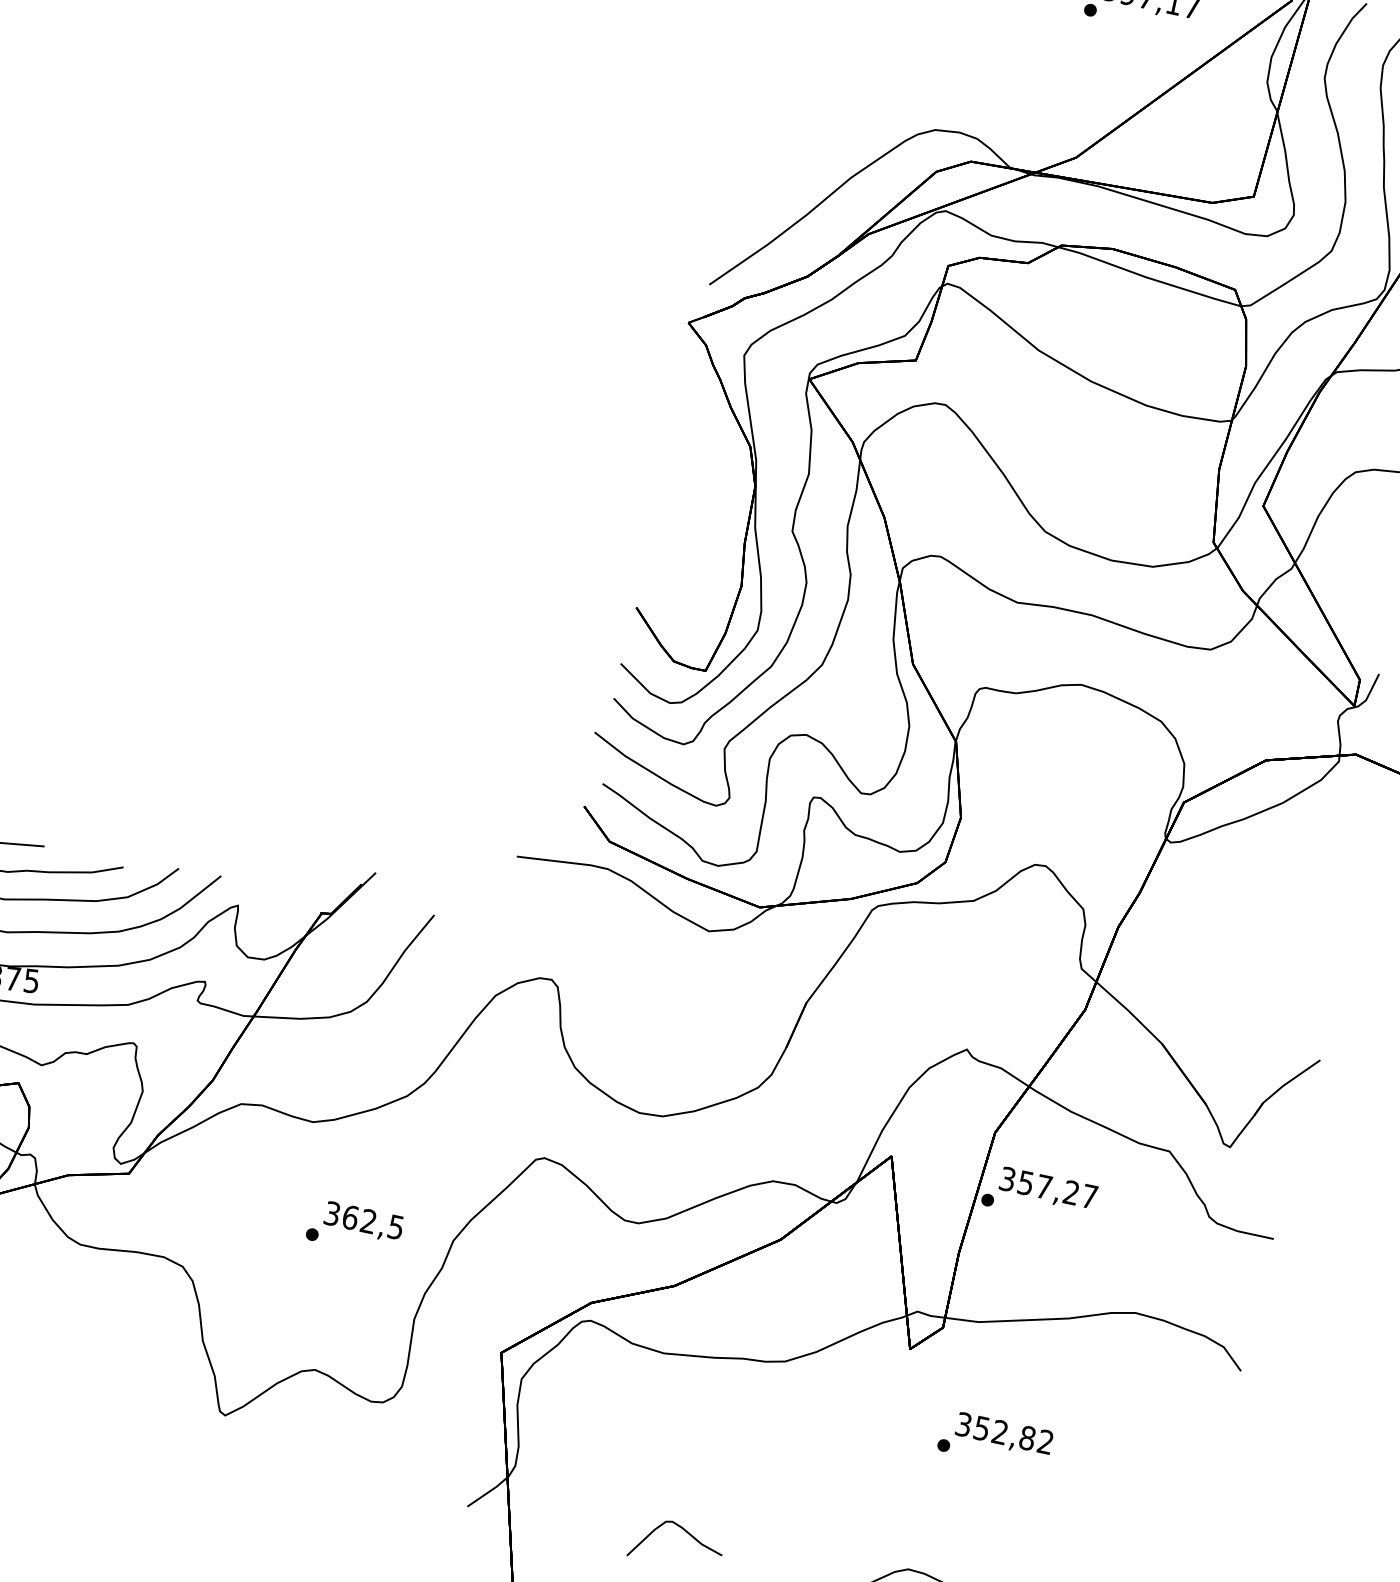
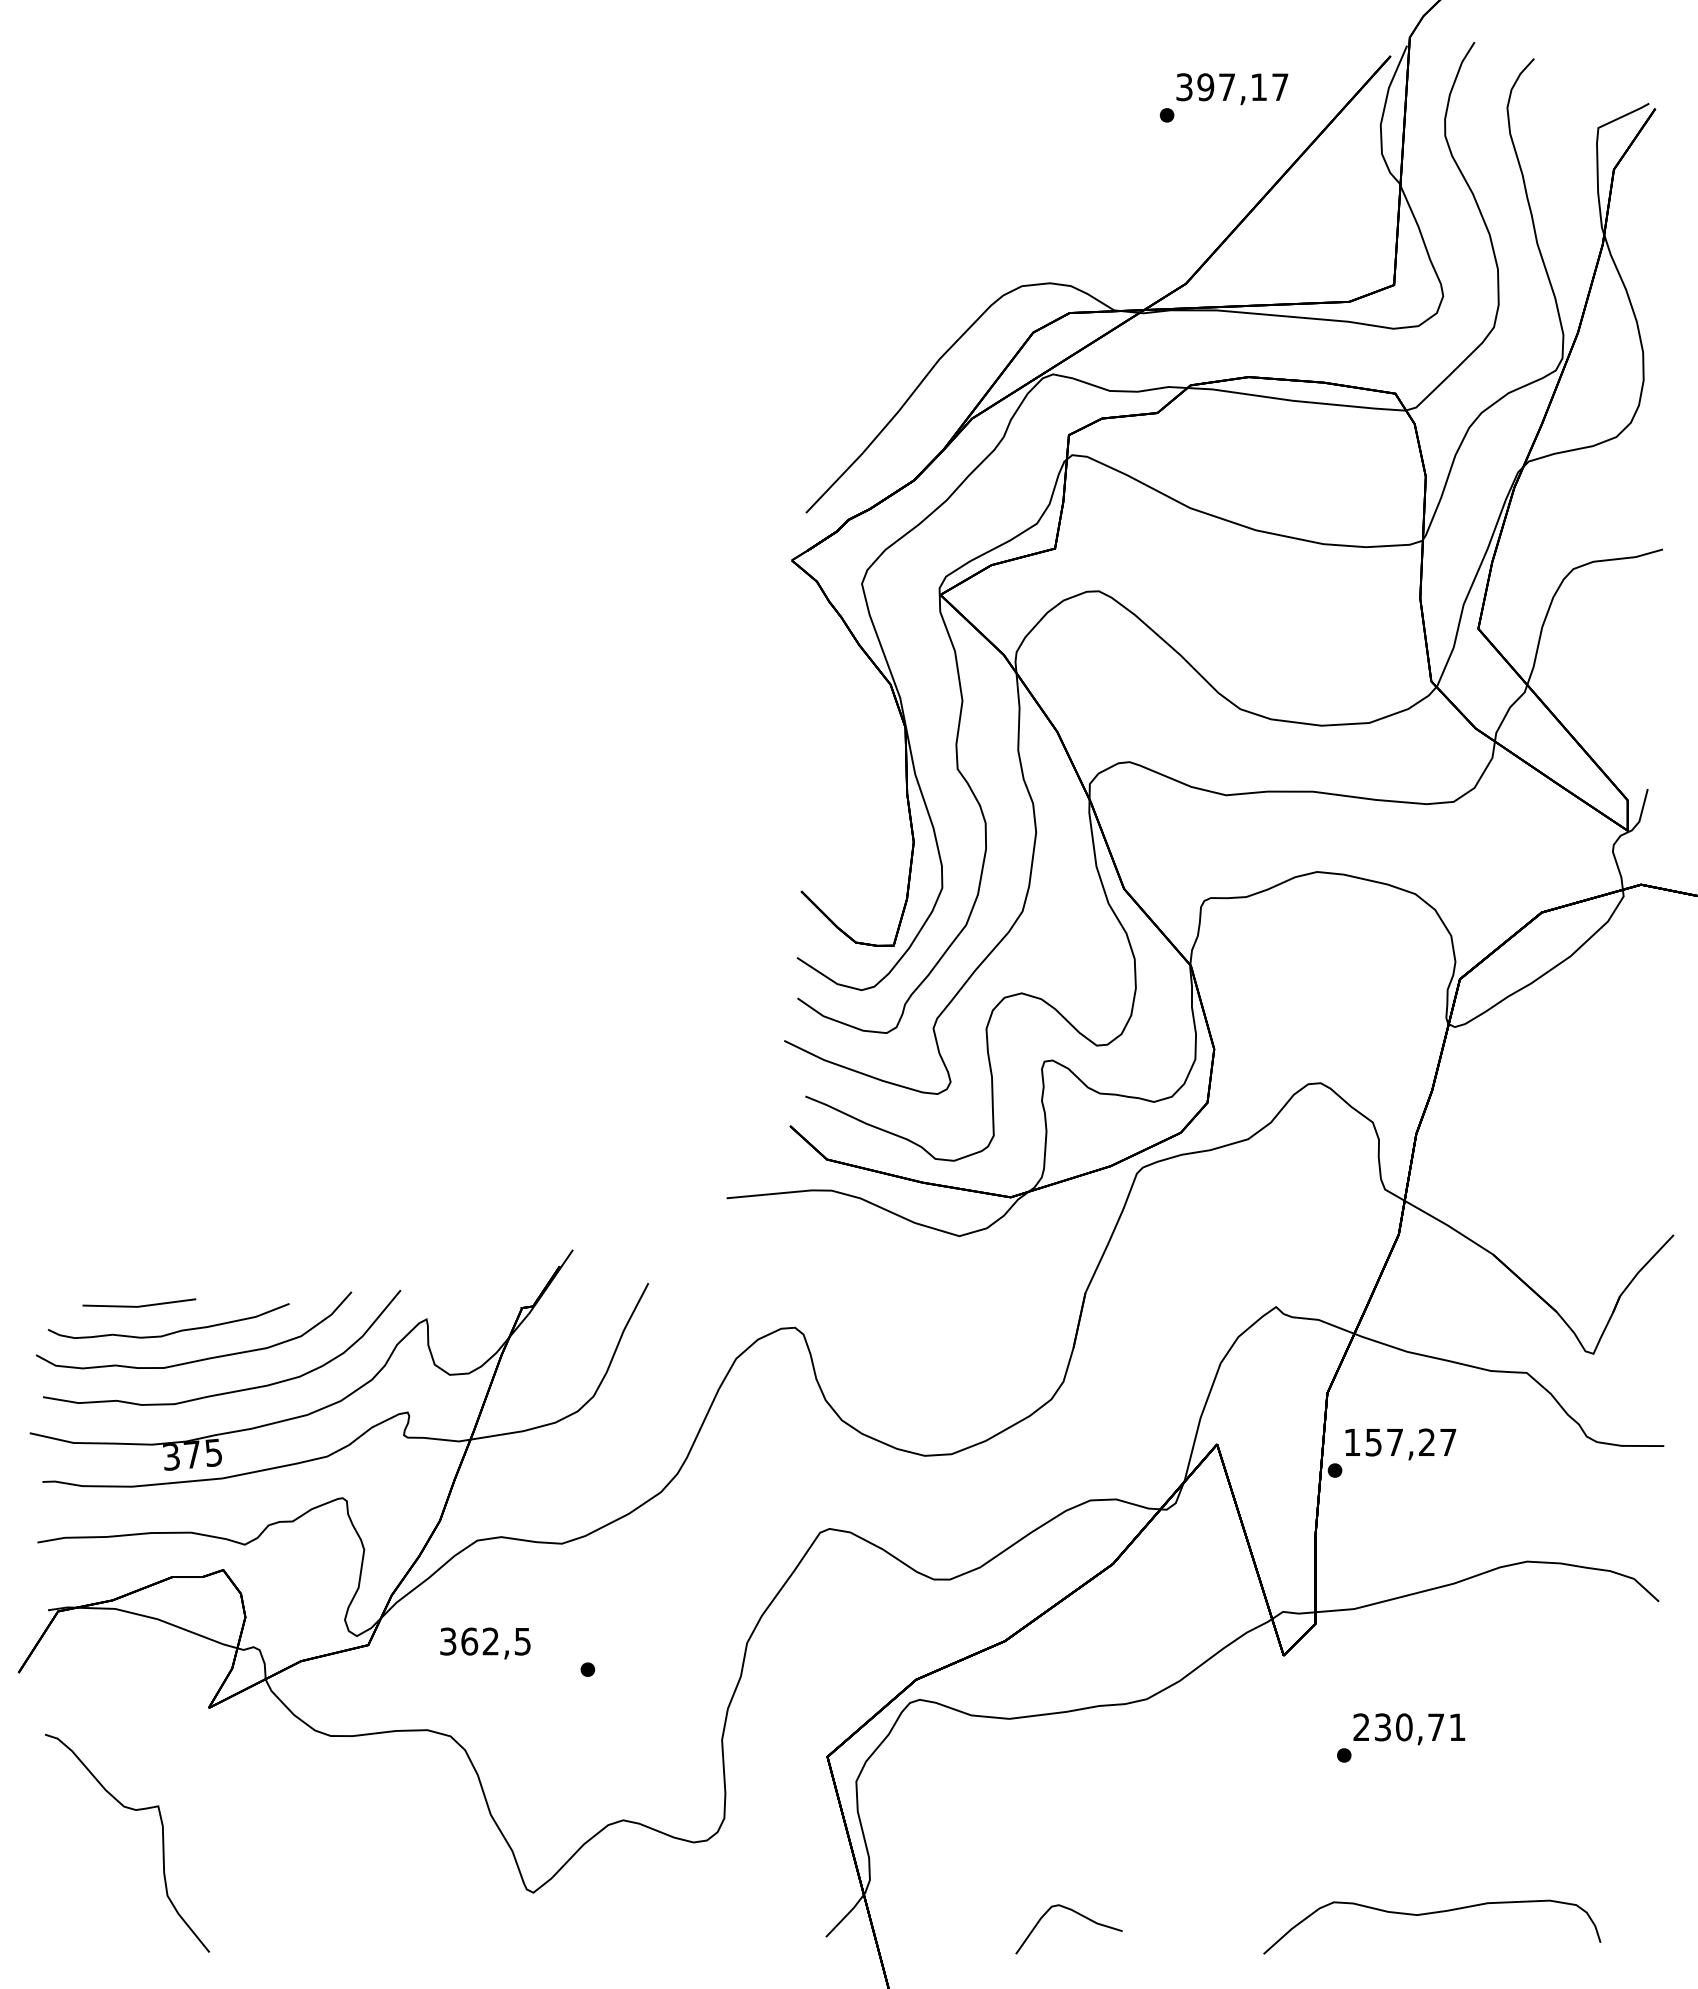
text: (1007, 1179) -> (1352, 1442), 357,27 -> 157,27
text: (363, 1222) -> (485, 1643), moved
text: (1004, 1433) -> (1409, 1727), 352,82 -> 230,71

